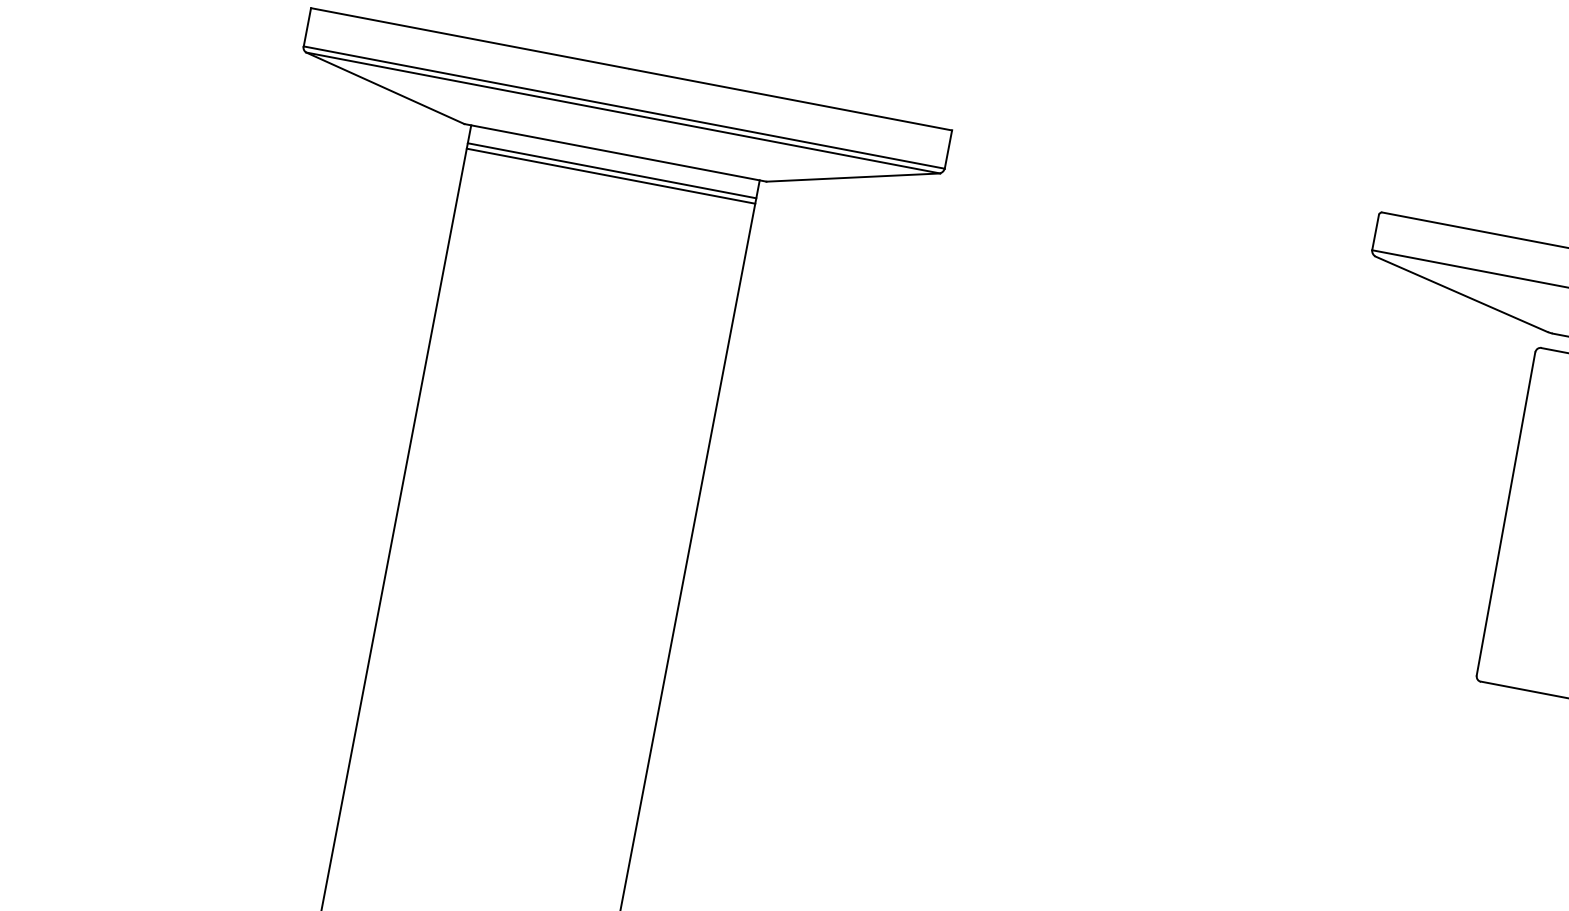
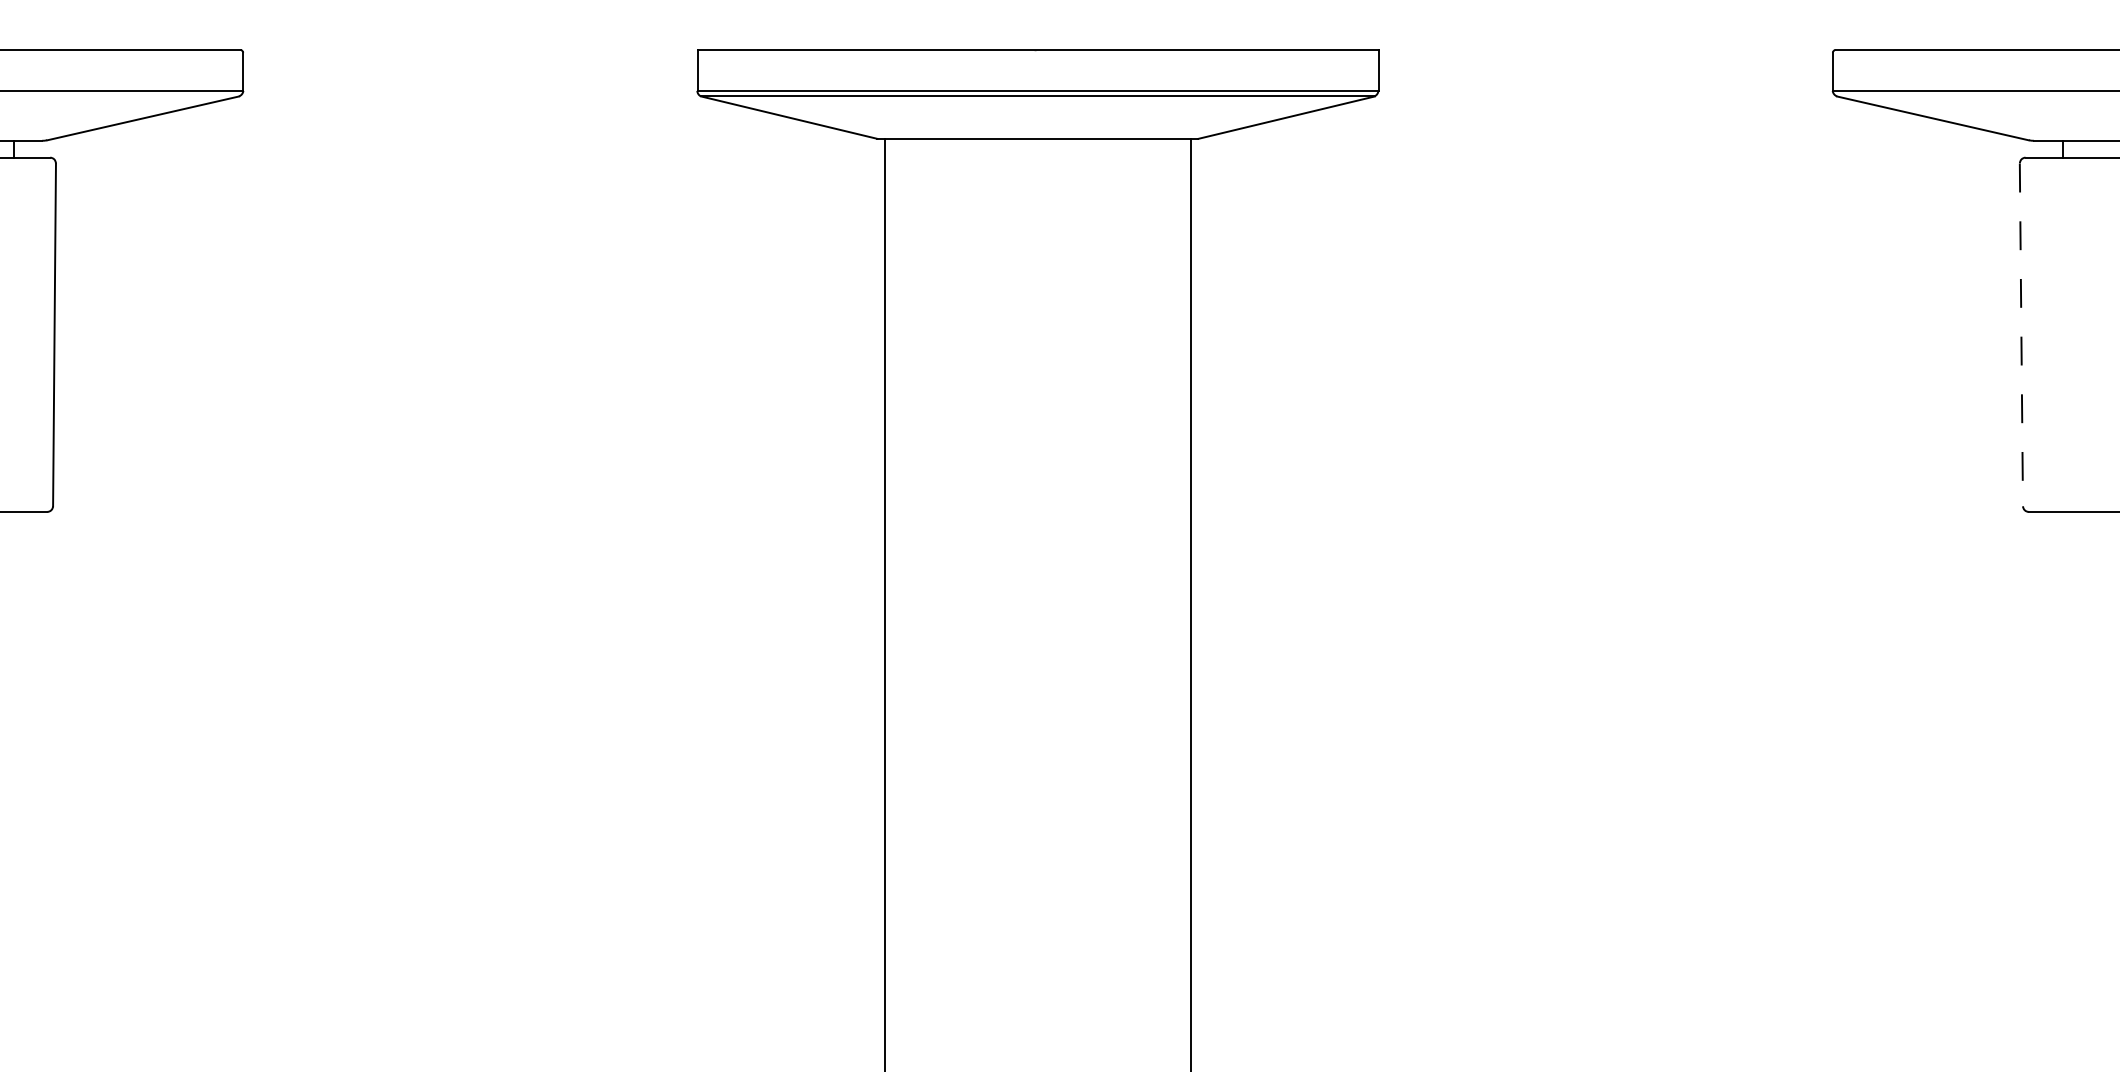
line: (611, 170) -> (1037, 157), removed
line: (610, 175) -> (1037, 163), removed
line: (1505, 514) -> (2021, 335), solid -> dashed

